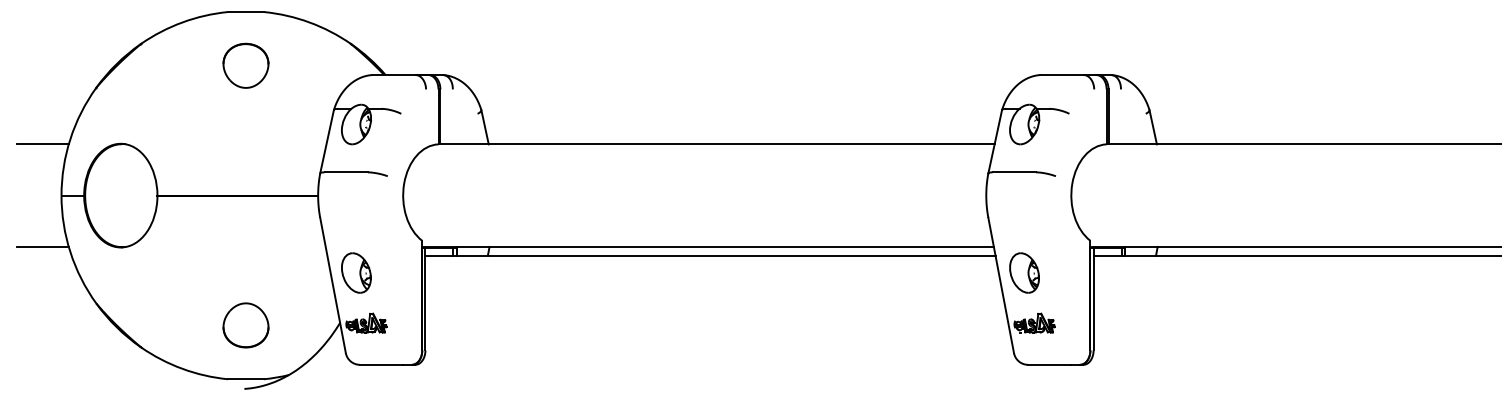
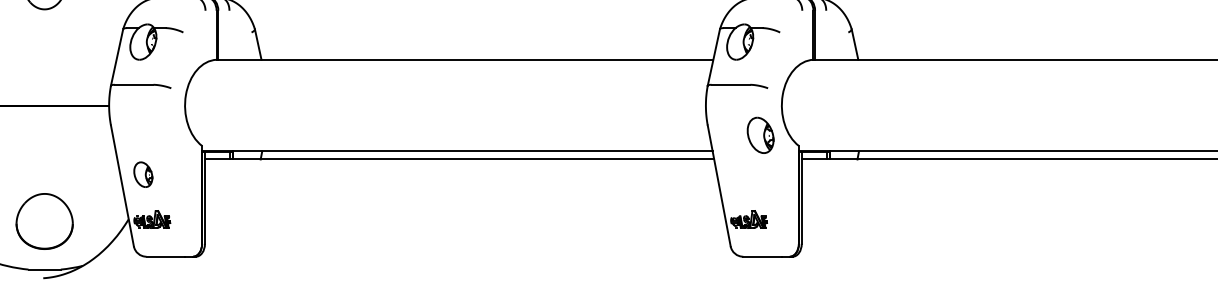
part: (356, 272) -> (143, 174), size x0.7
part: (1024, 272) -> (760, 134), moved
part: (245, 325) -> (44, 221), size x1.4

